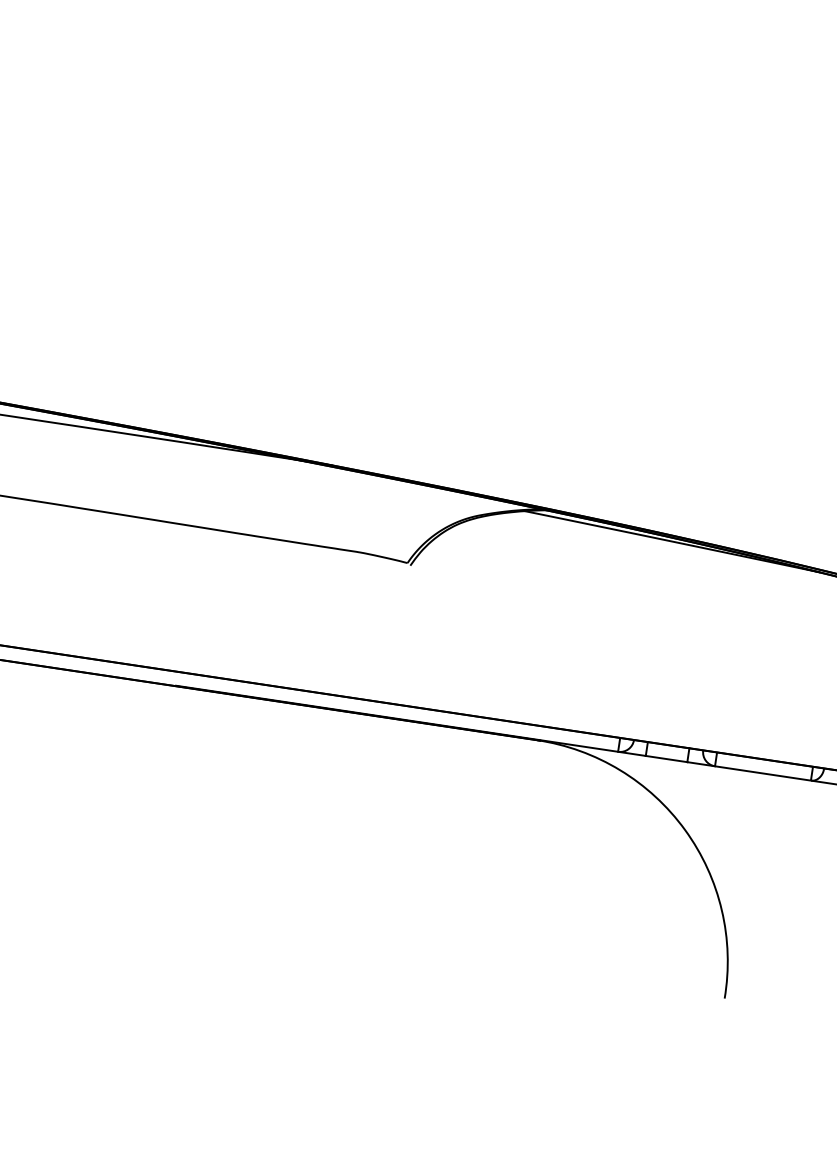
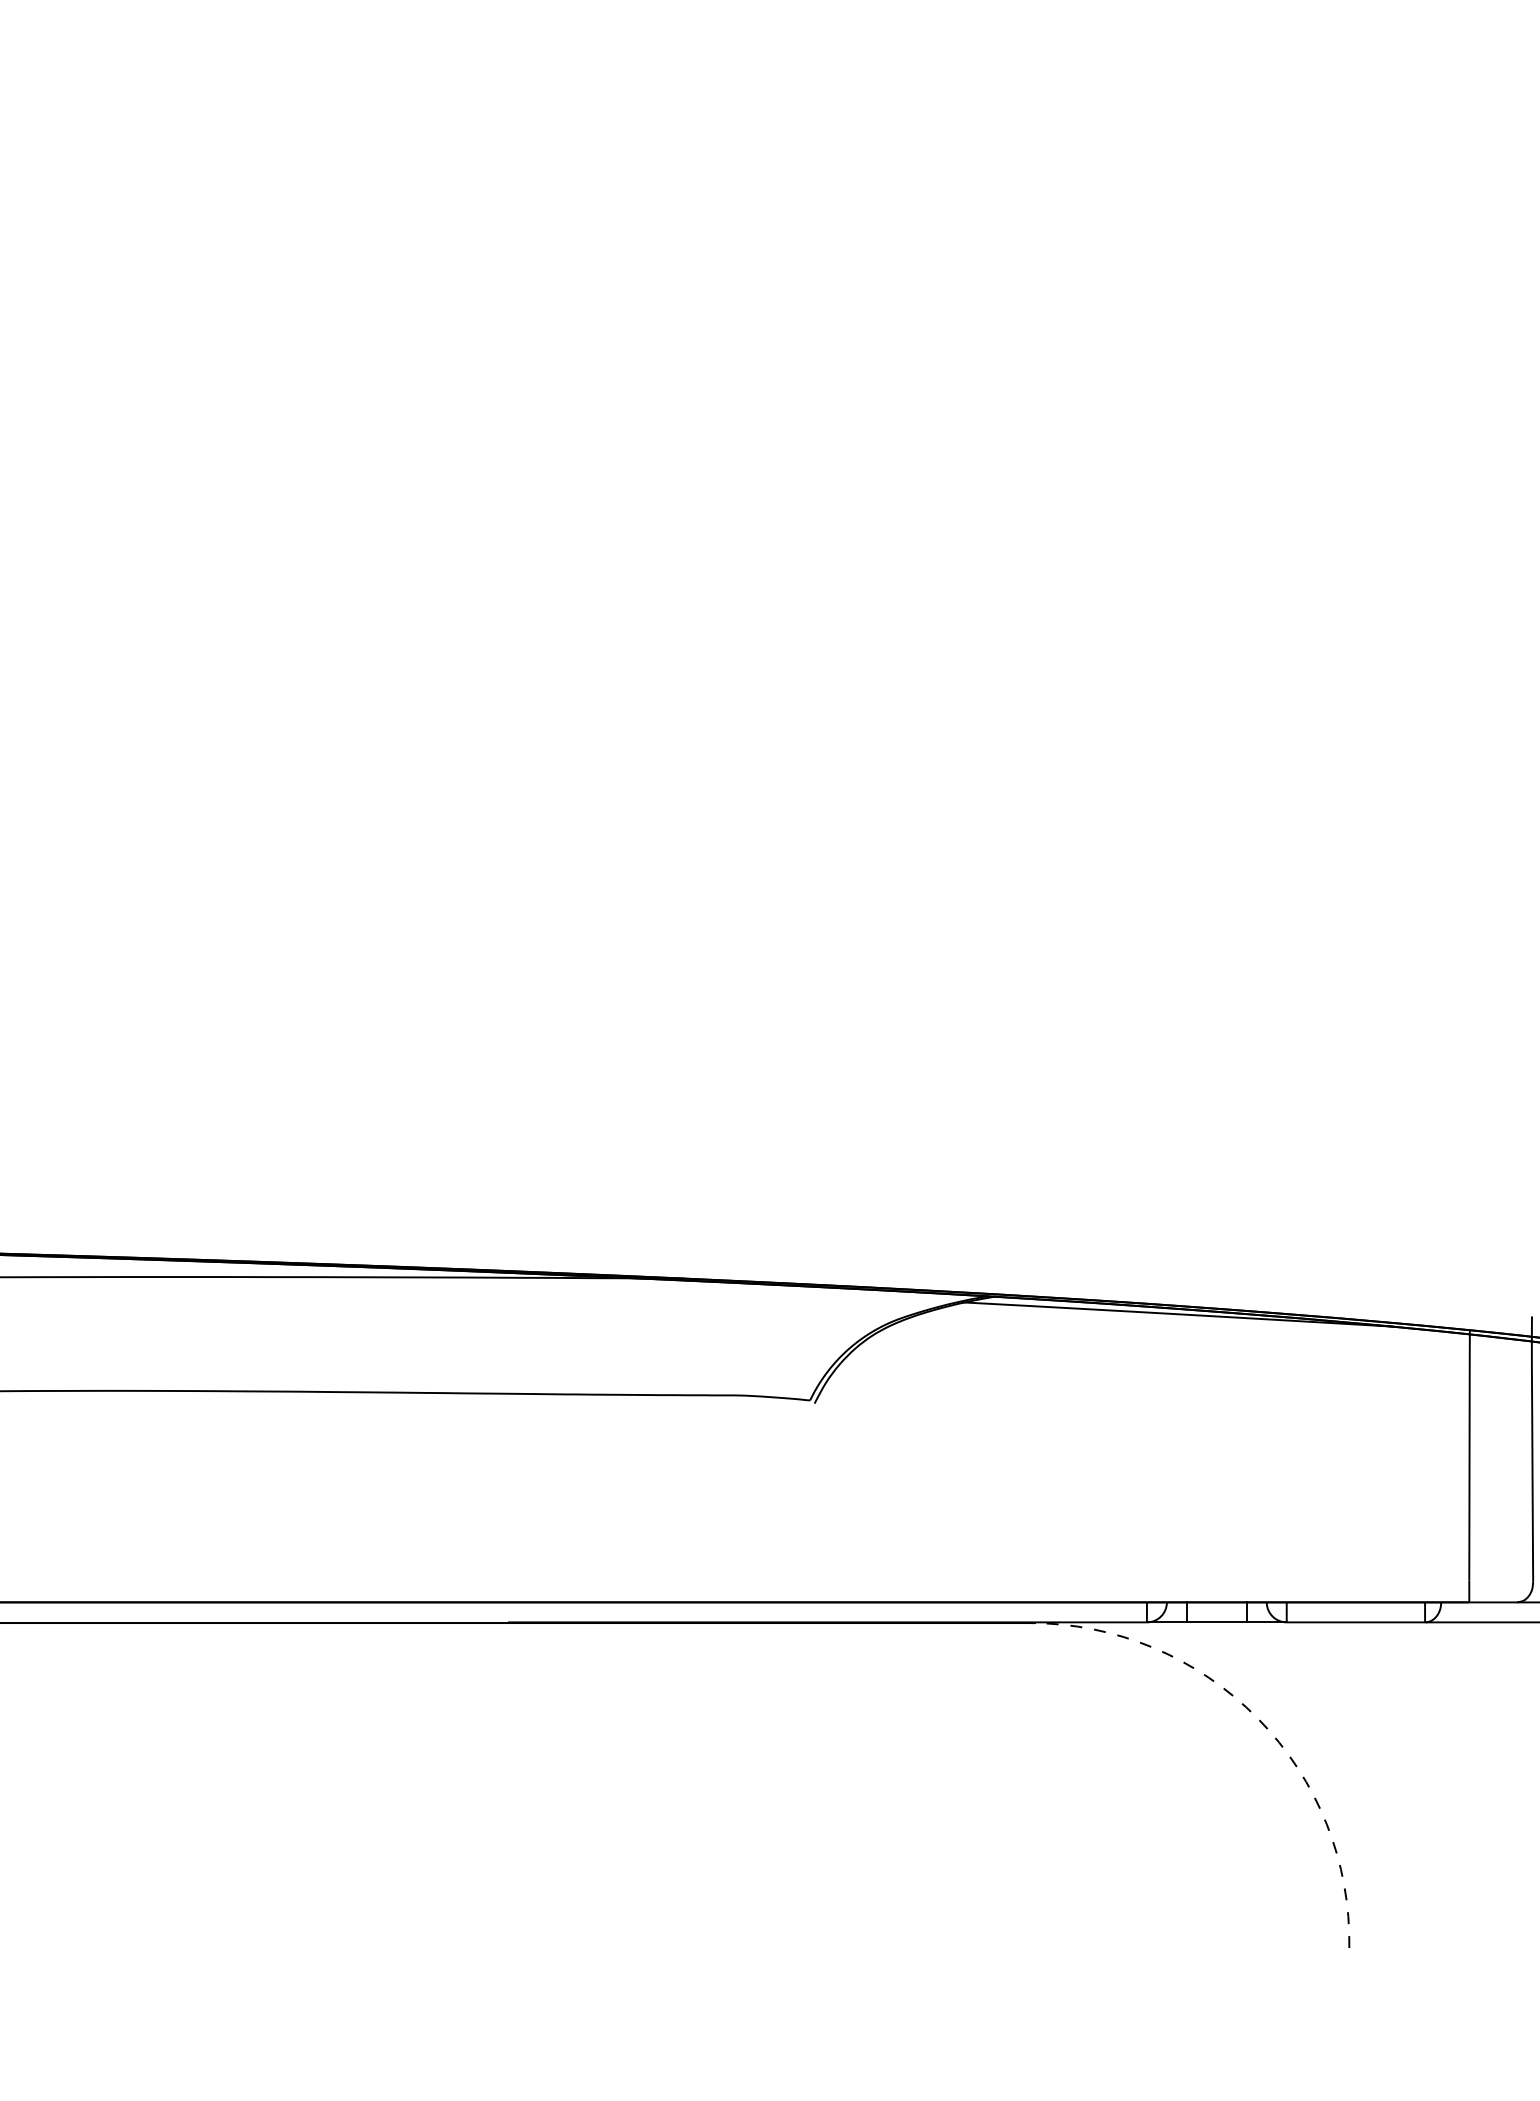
arc: (684, 829) -> (1257, 1718), solid -> dashed

